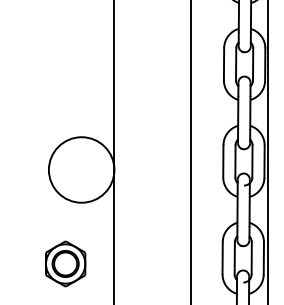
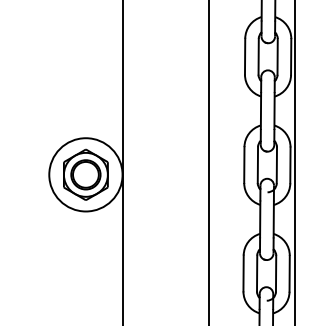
part: (65, 263) -> (85, 174), moved

